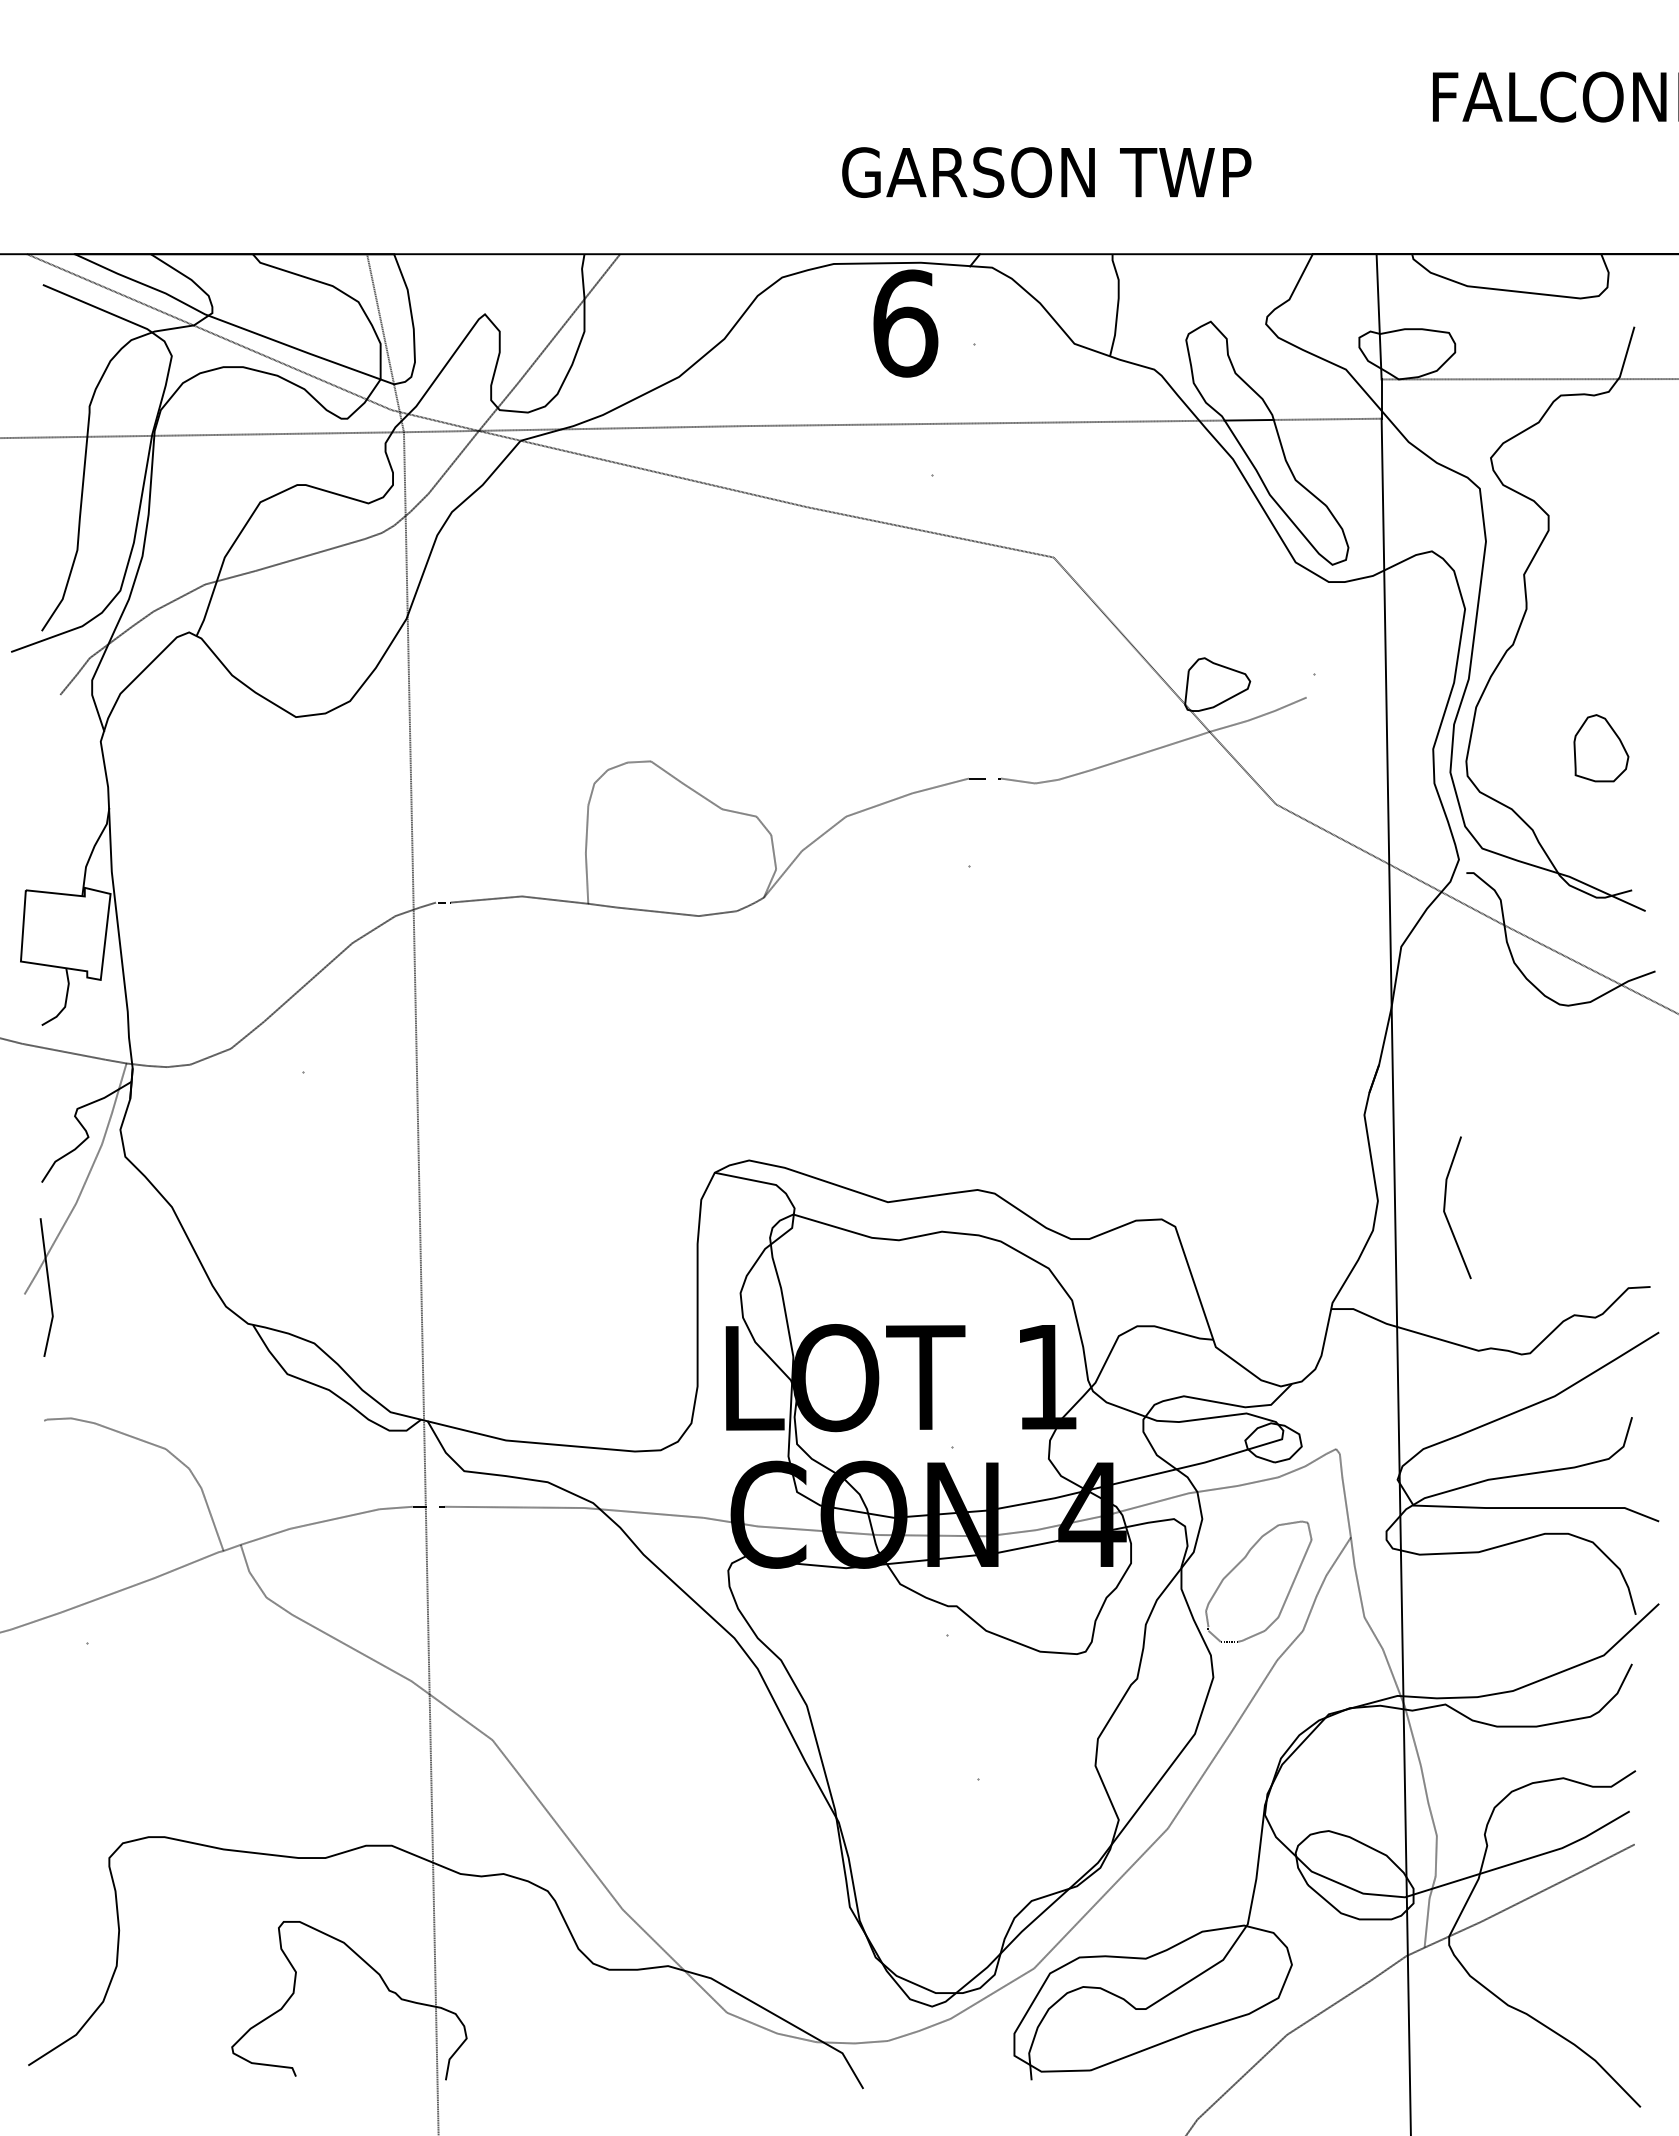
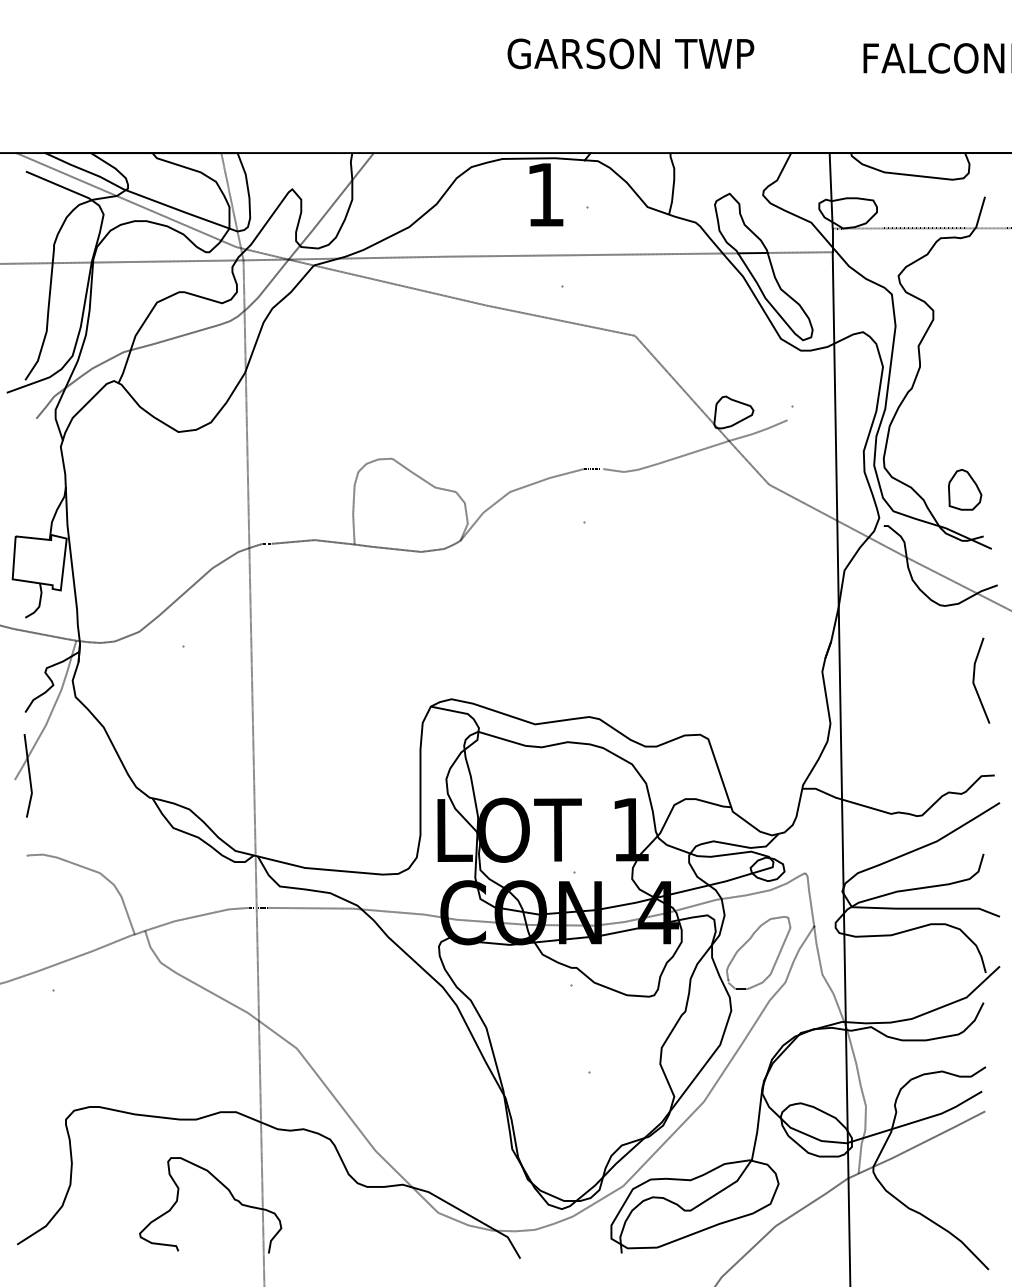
text: (1046, 171) -> (630, 53), moved
text: (905, 322) -> (545, 194), 6 -> 1
part: (1601, 747) -> (965, 489), moved
line: (1446, 1207) -> (974, 680), moved

